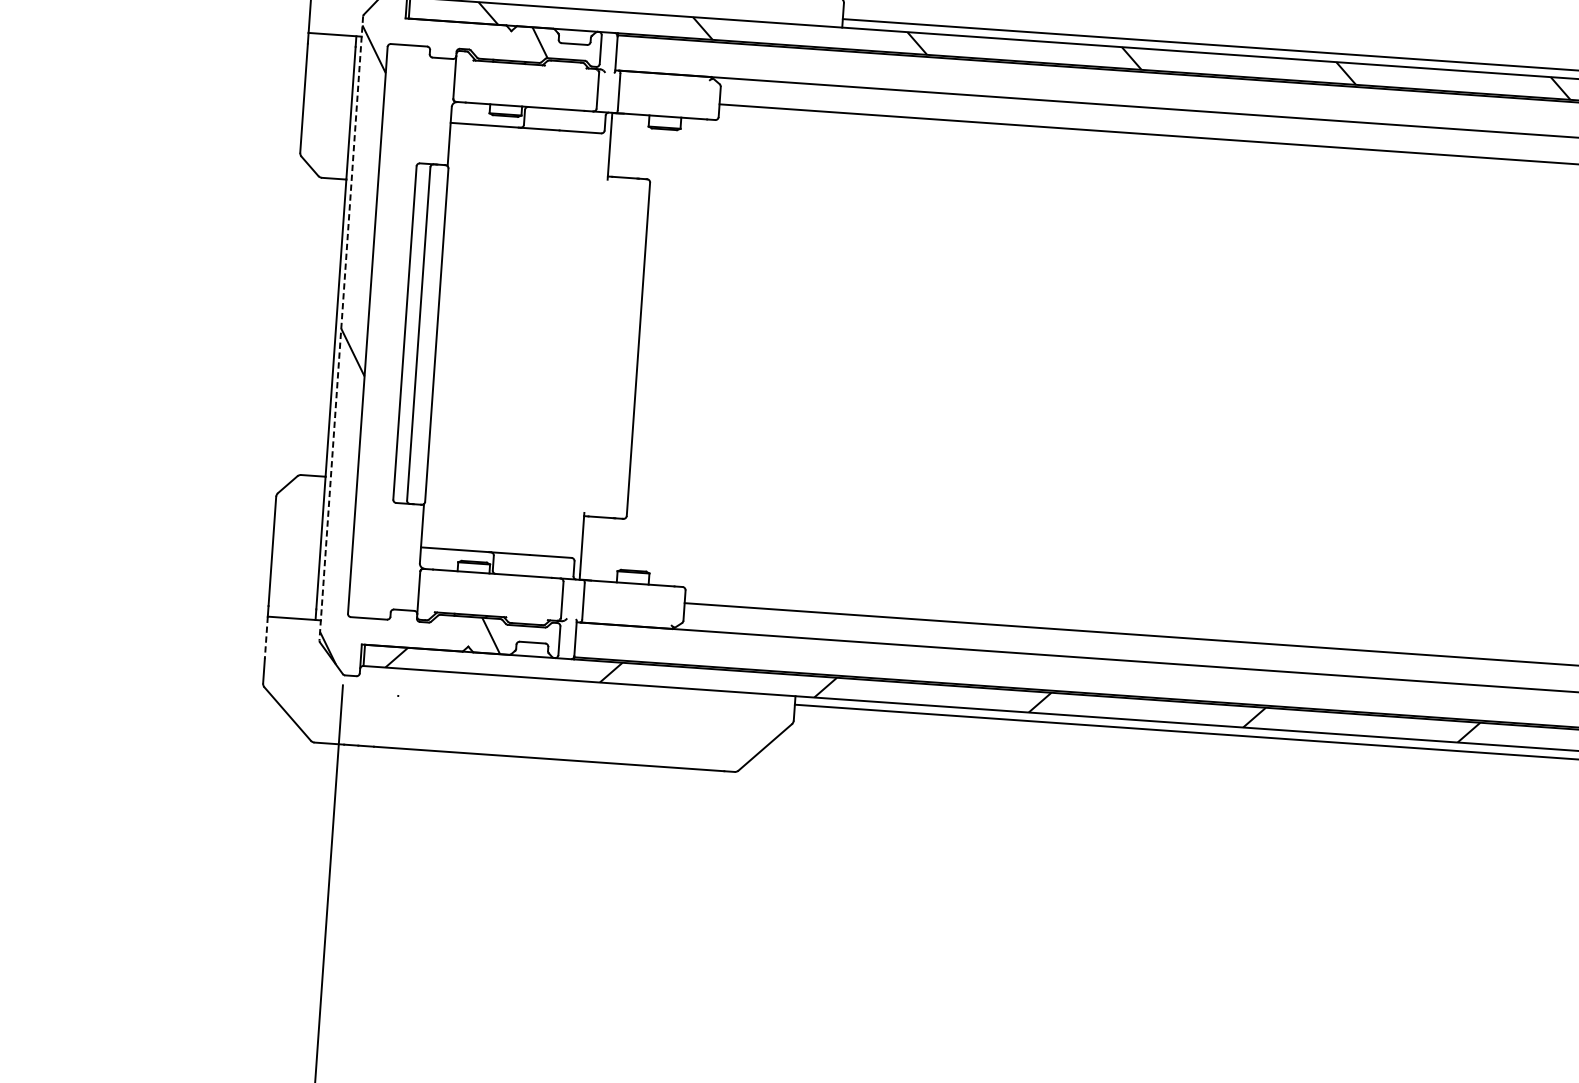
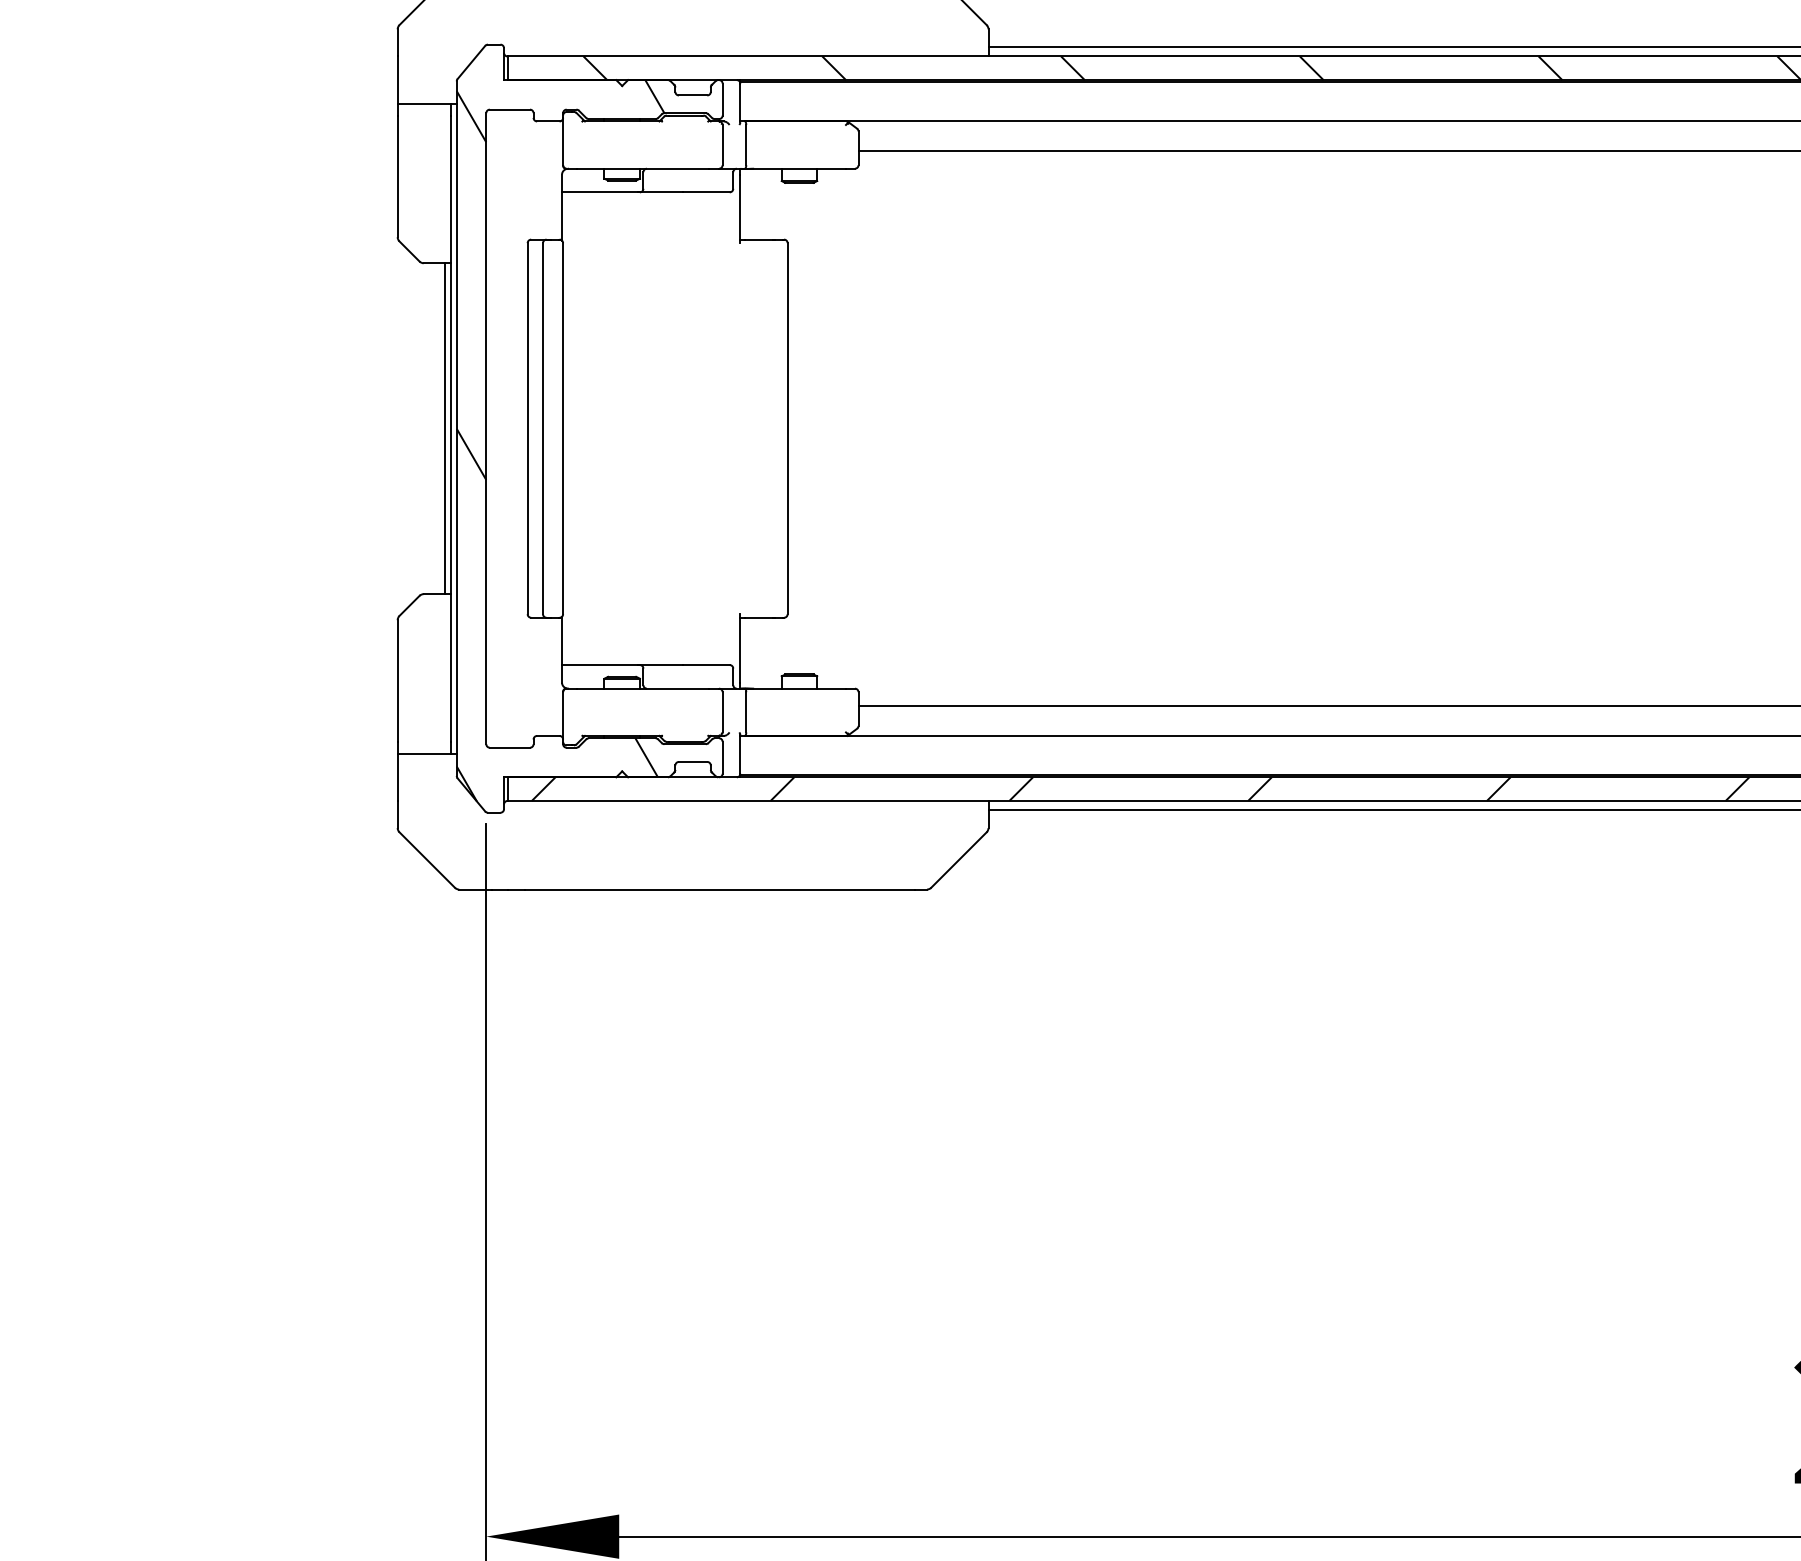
line: (330, 327) -> (444, 428), added
line: (341, 329) -> (456, 429), dashed -> solid
line: (266, 638) -> (397, 777), dashed -> solid

